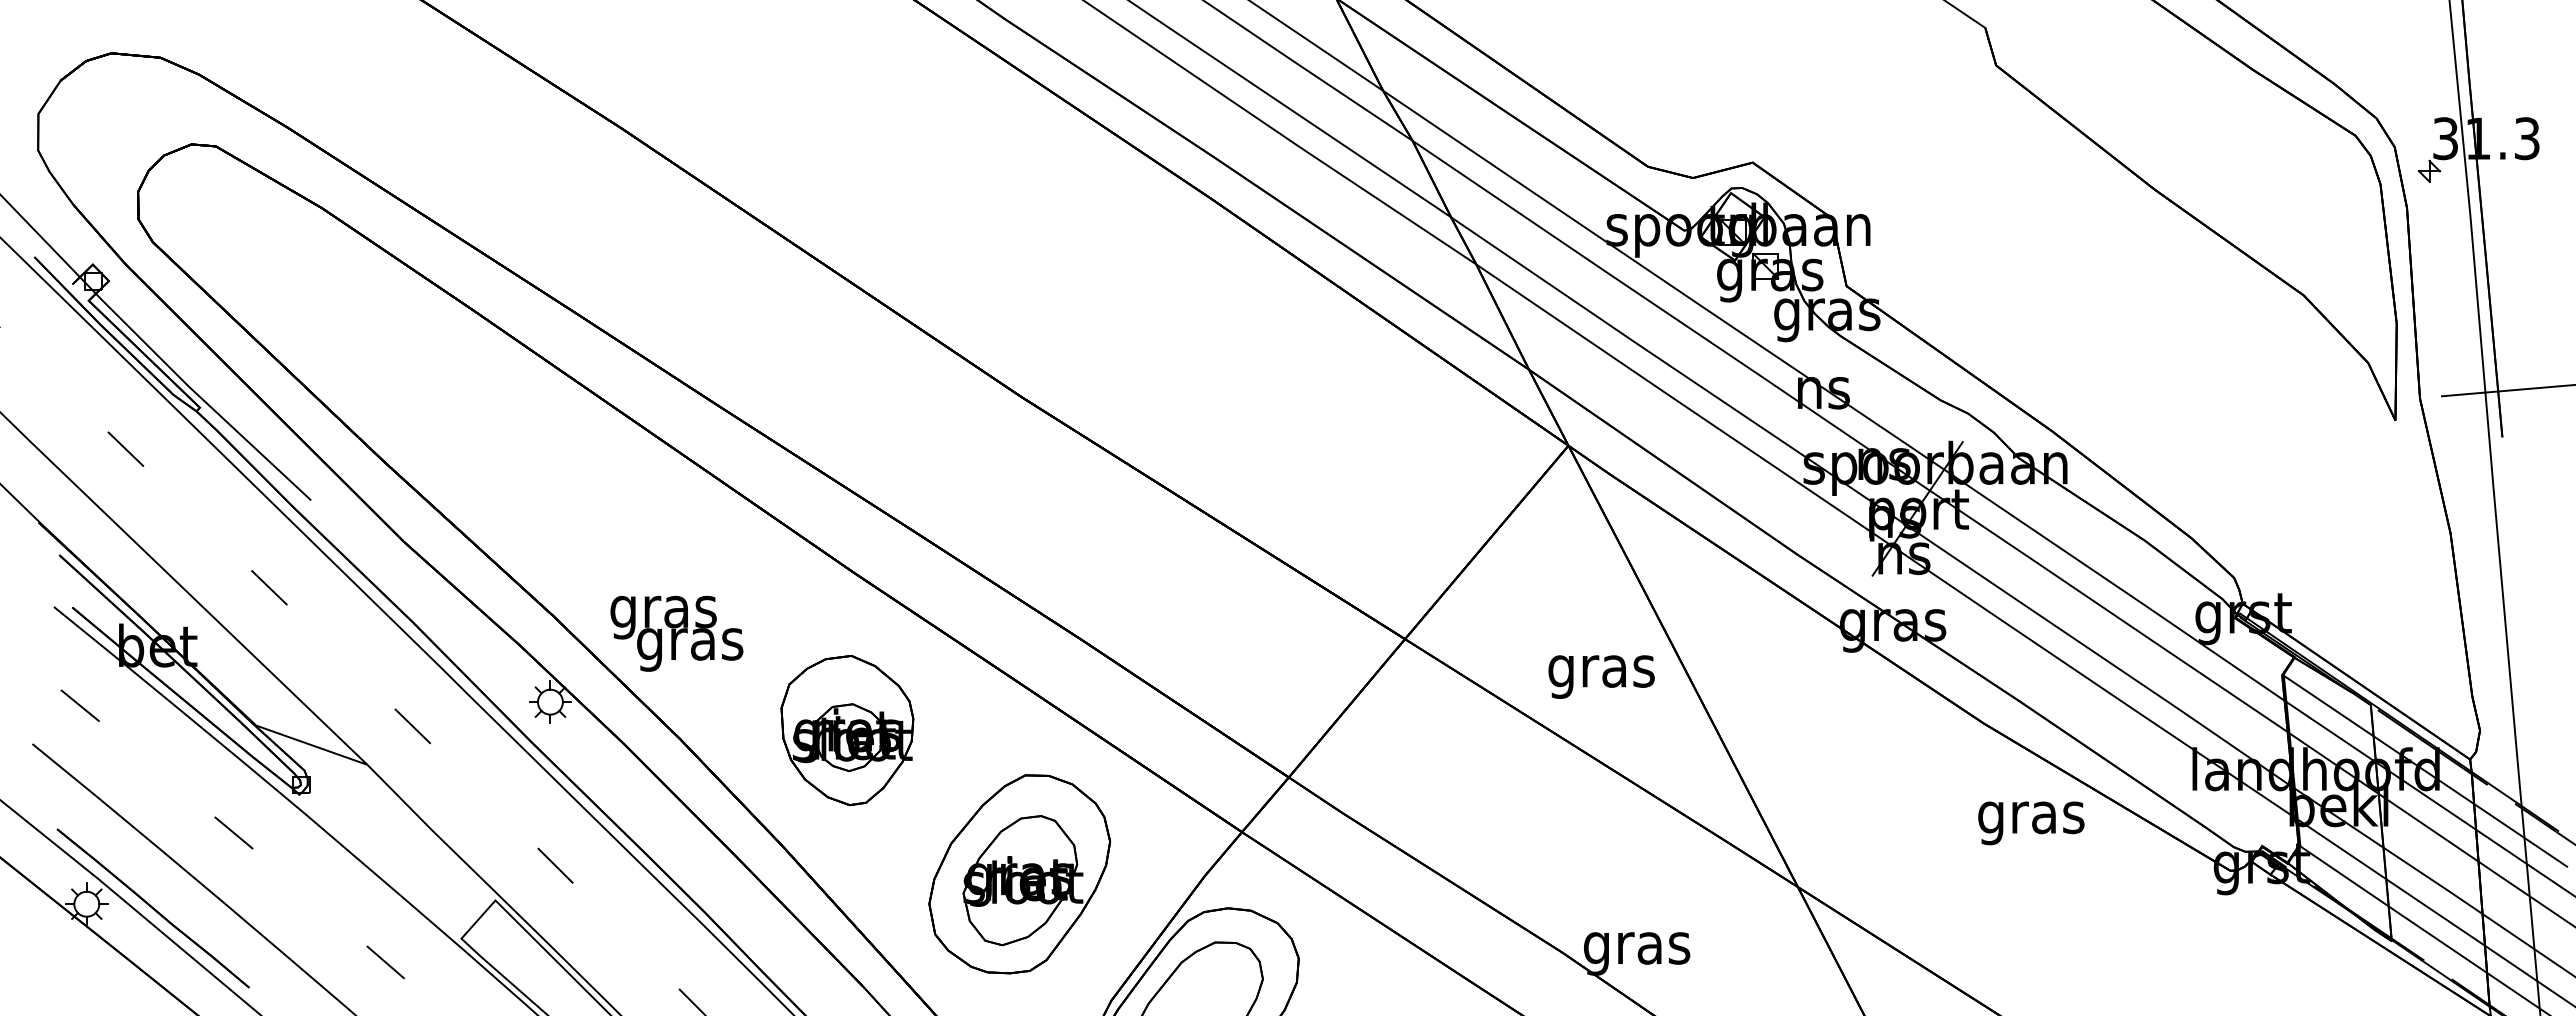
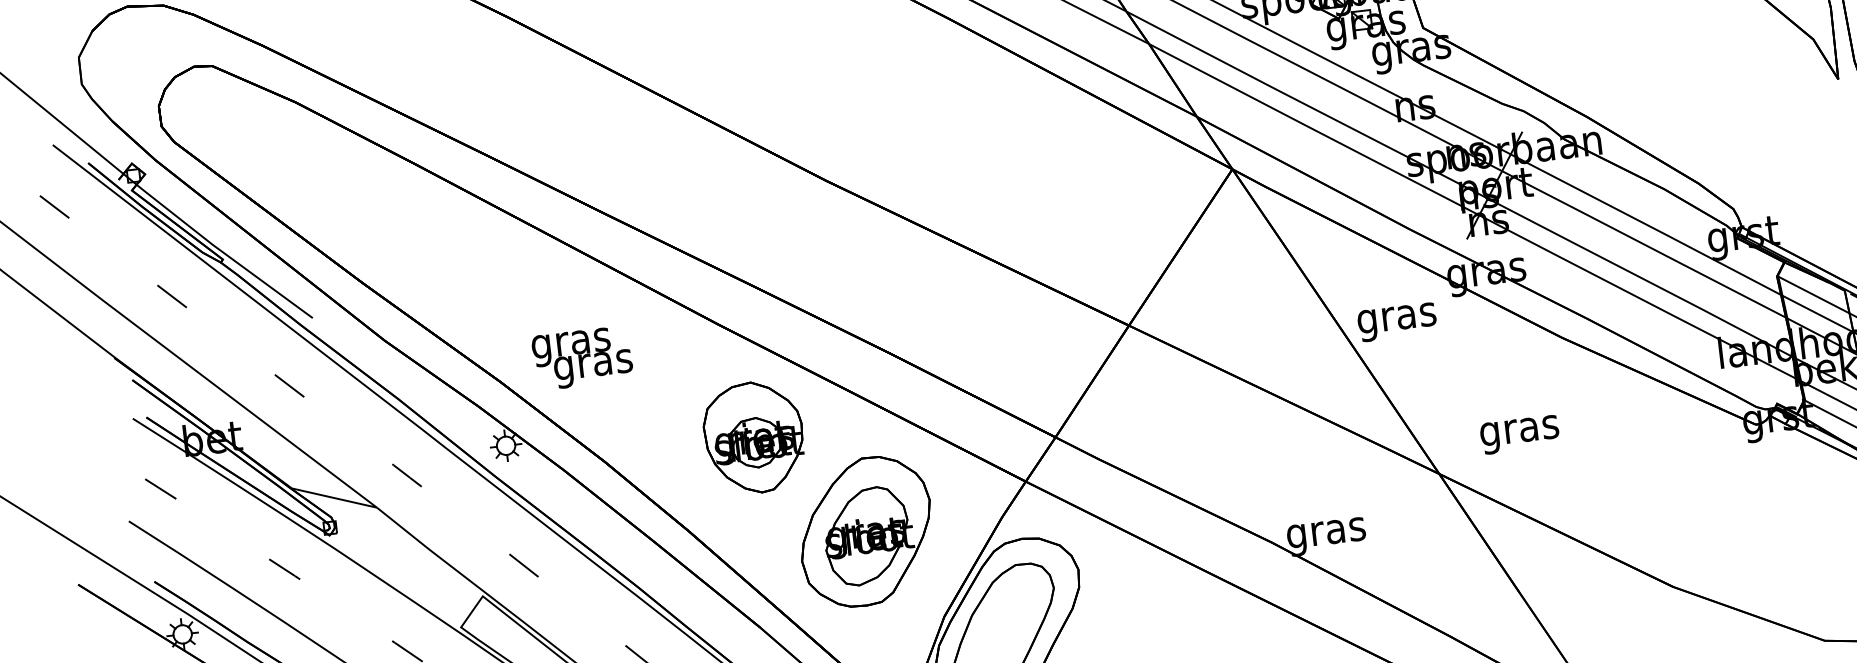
text: (676, 633) -> (582, 358), moved
text: (1601, 676) -> (1397, 321), moved
part: (847, 730) -> (754, 437), moved
text: (2031, 823) -> (1520, 434), moved

